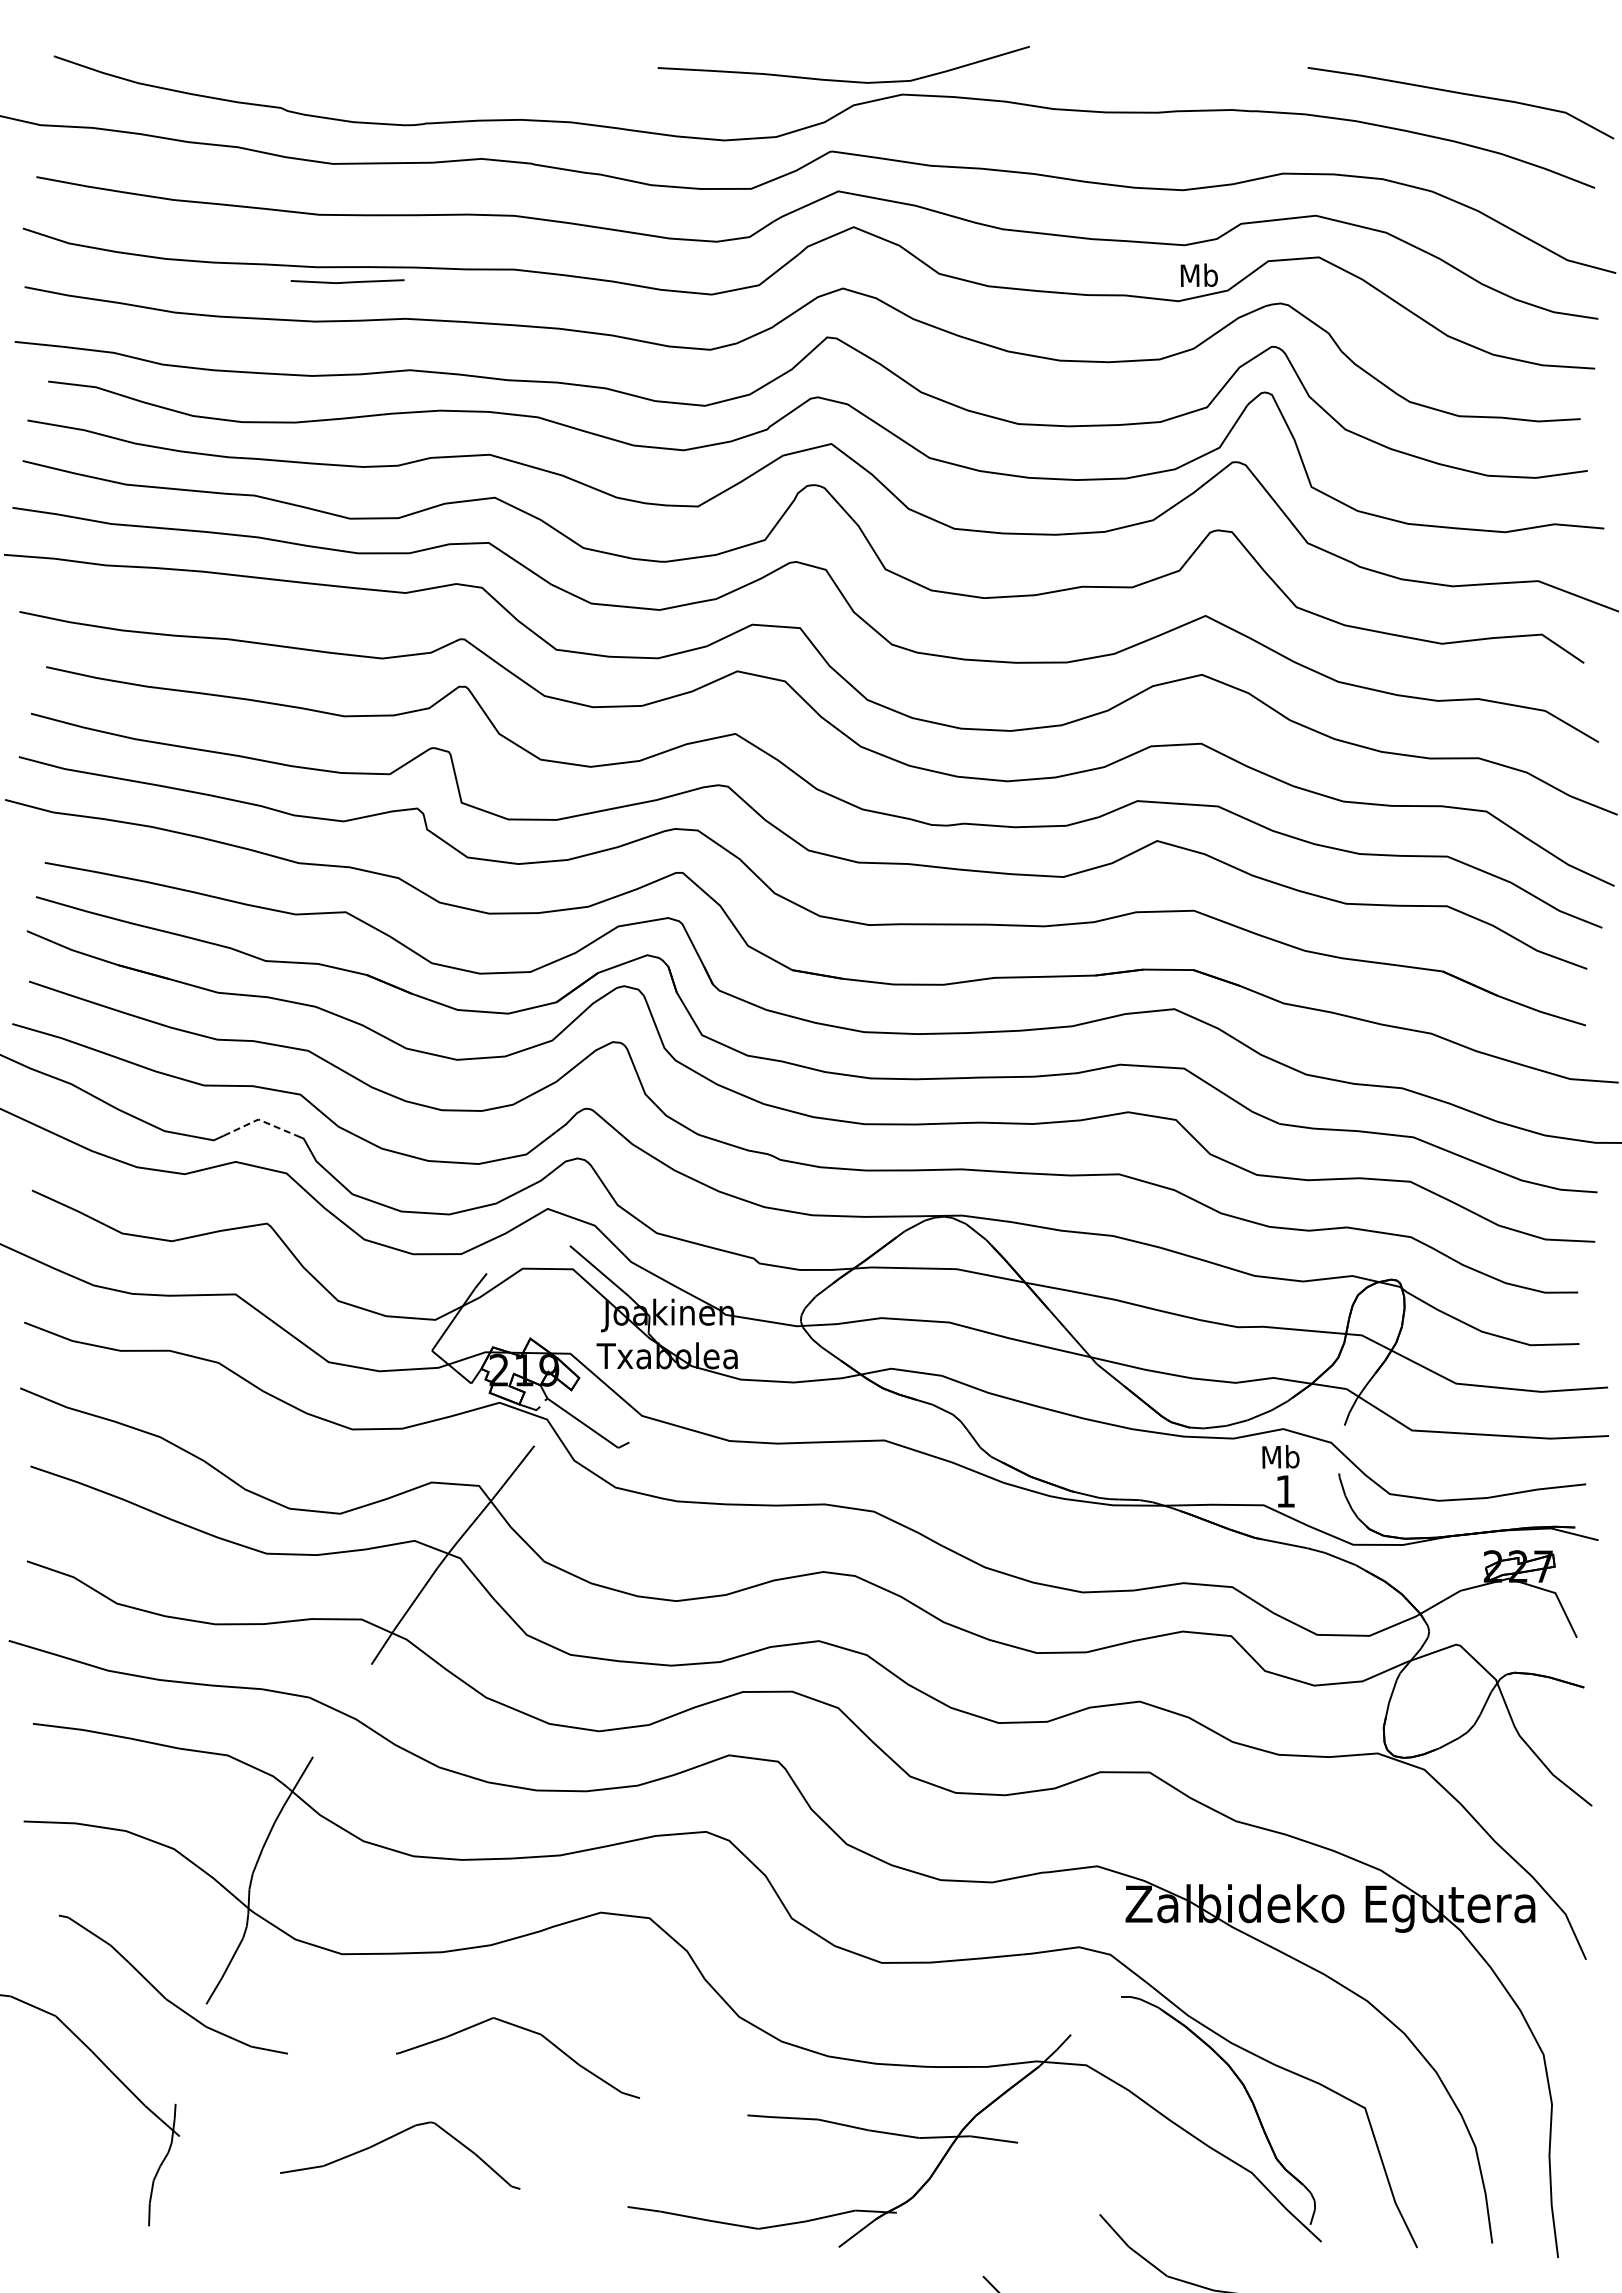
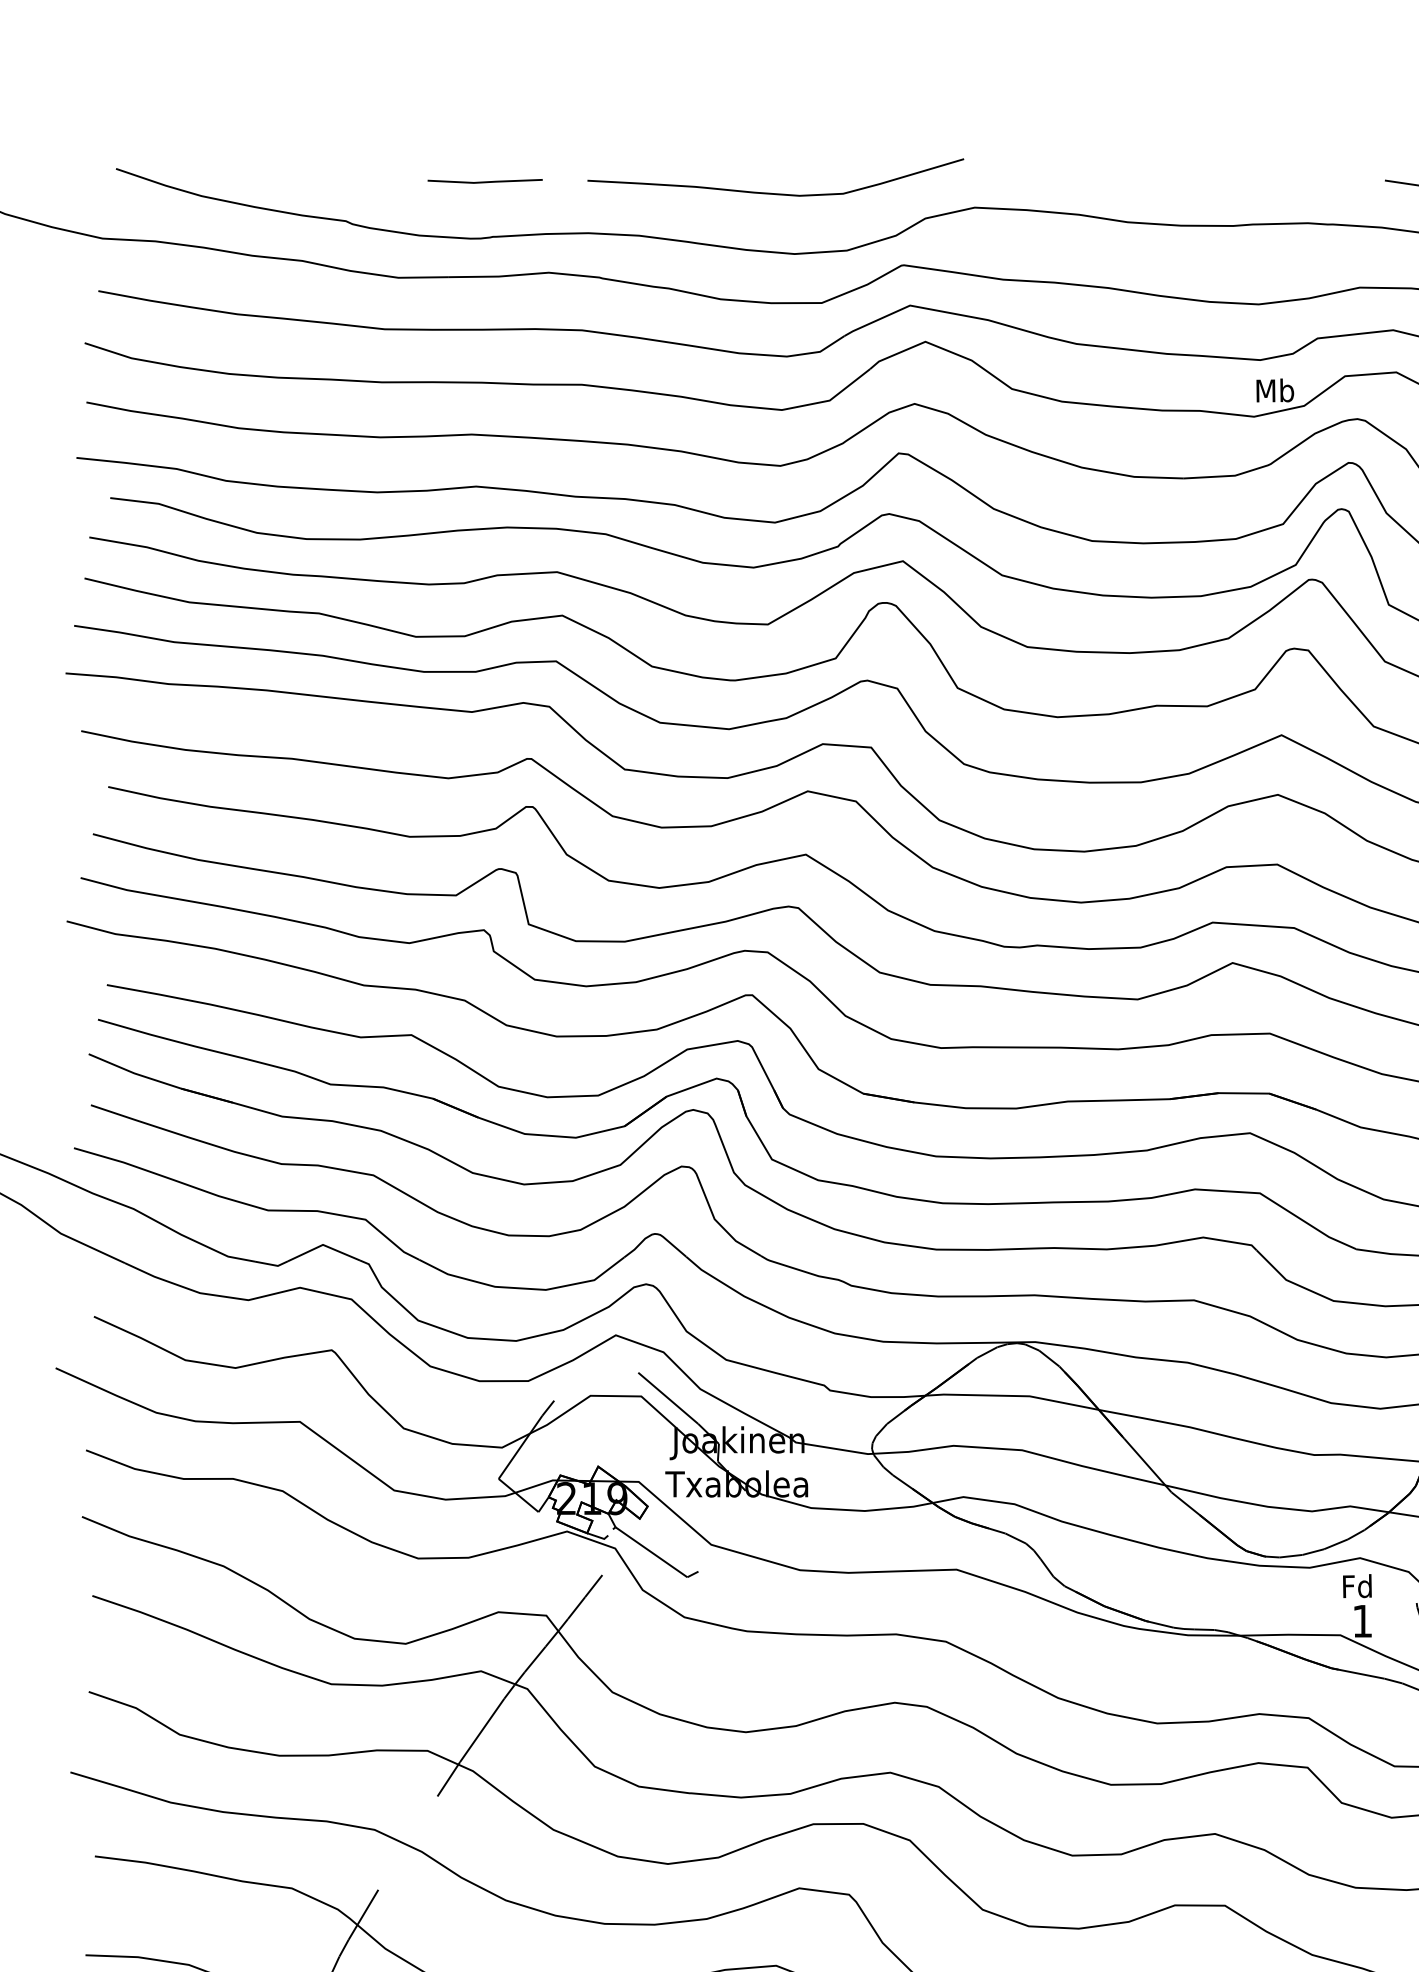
curve: (843, 80) -> (775, 193), moved
line: (347, 281) -> (485, 181), moved
line: (258, 1119) -> (323, 1244), dashed -> solid
text: (1280, 1456) -> (1357, 1585), Mb -> Fd

